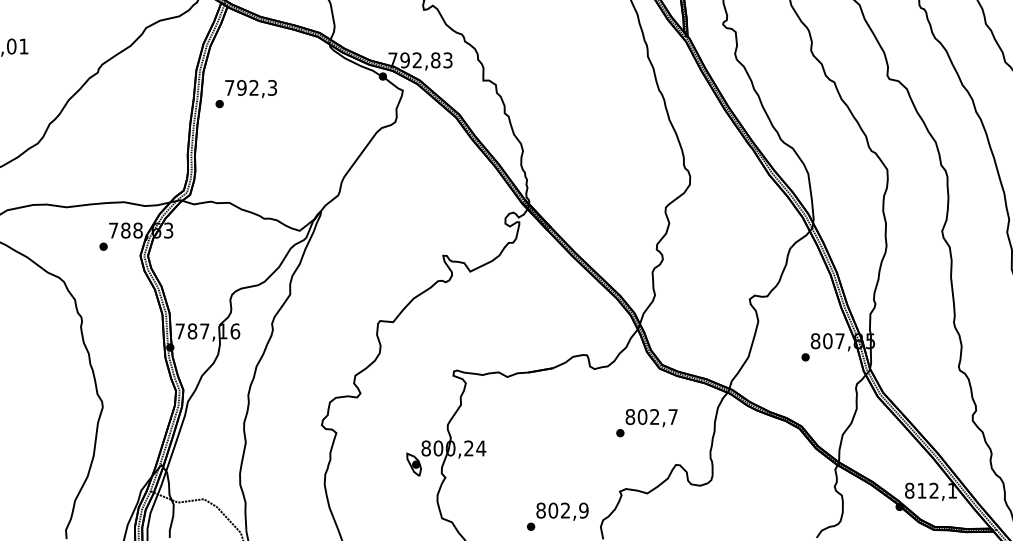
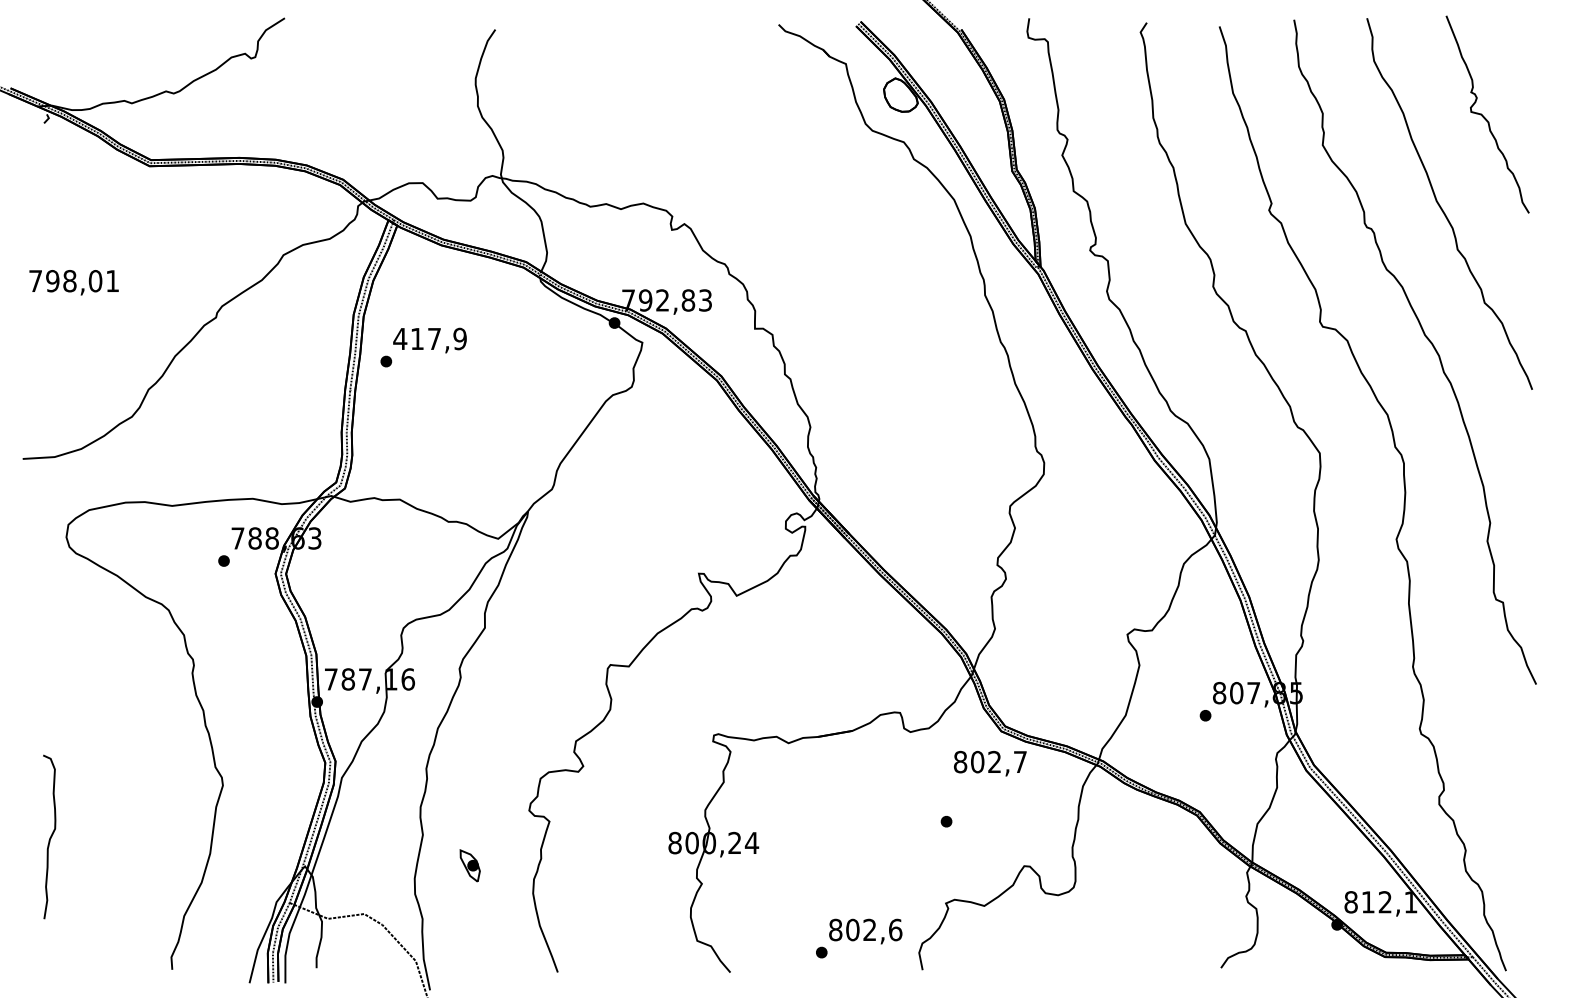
text: (250, 87) -> (429, 338), 792,3 -> 417,9
text: (651, 418) -> (990, 763), moved
part: (413, 464) -> (469, 865), moved
text: (583, 510) -> (895, 929), 802,9 -> 802,6

